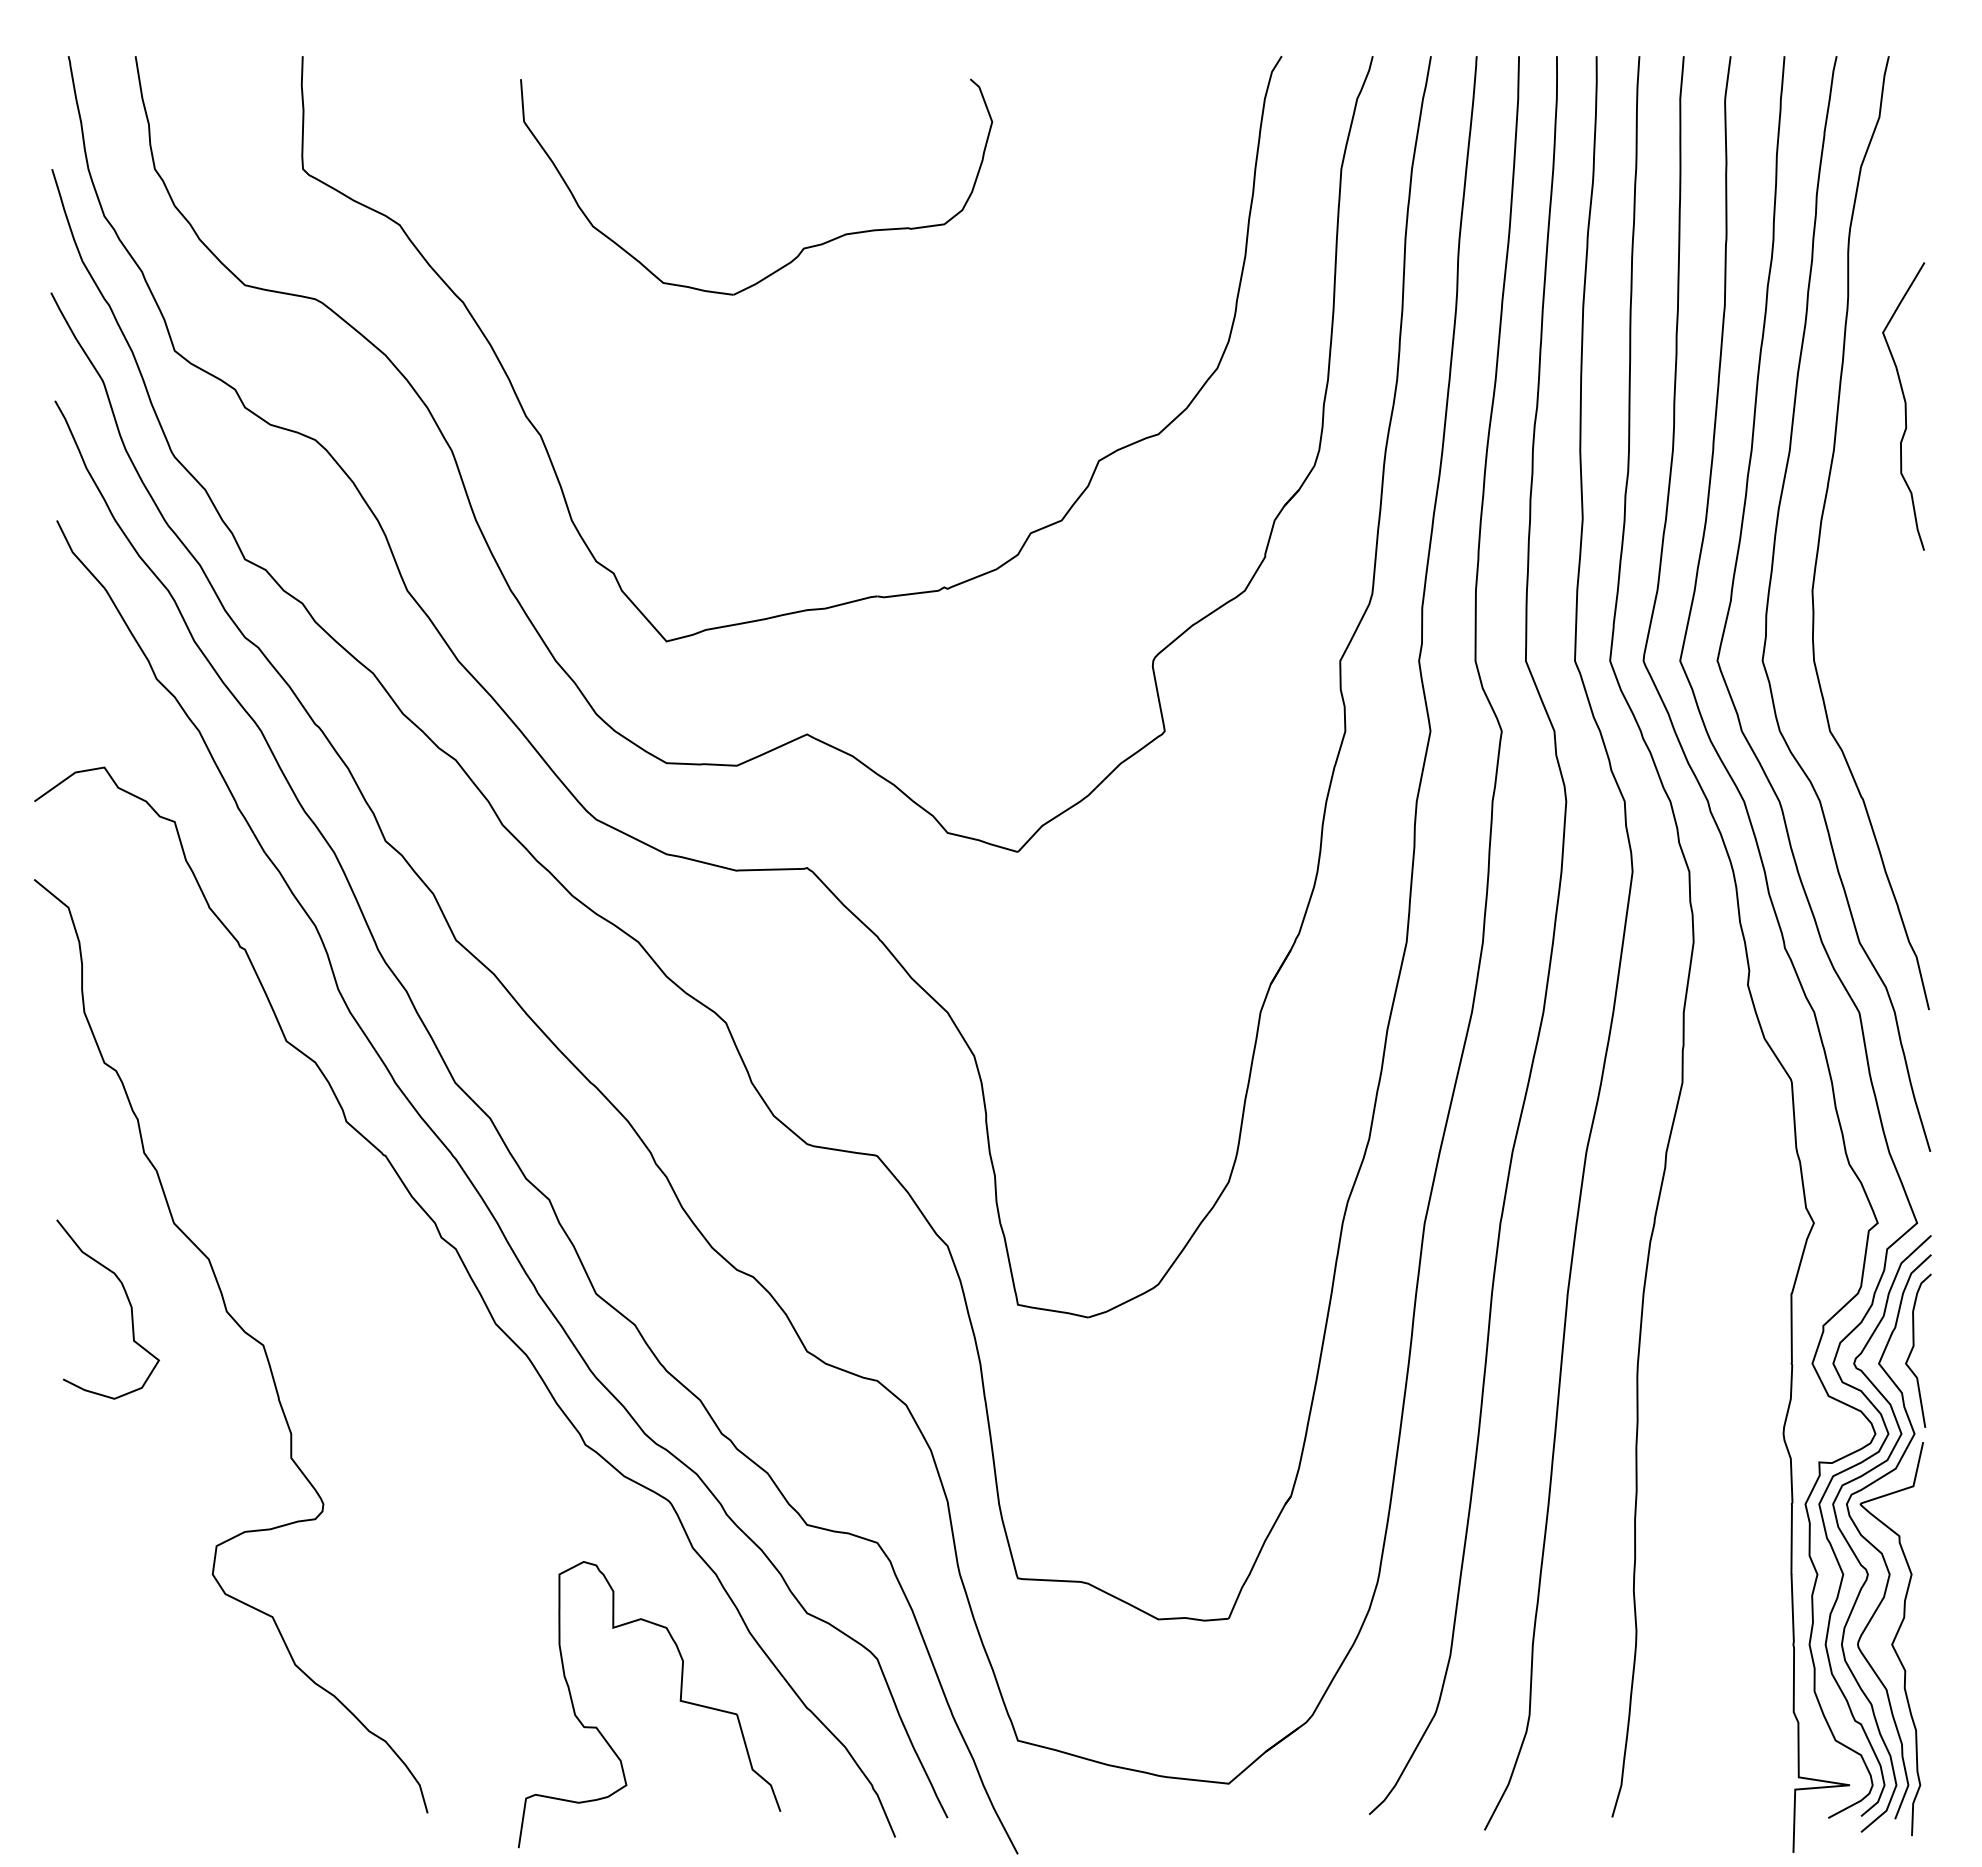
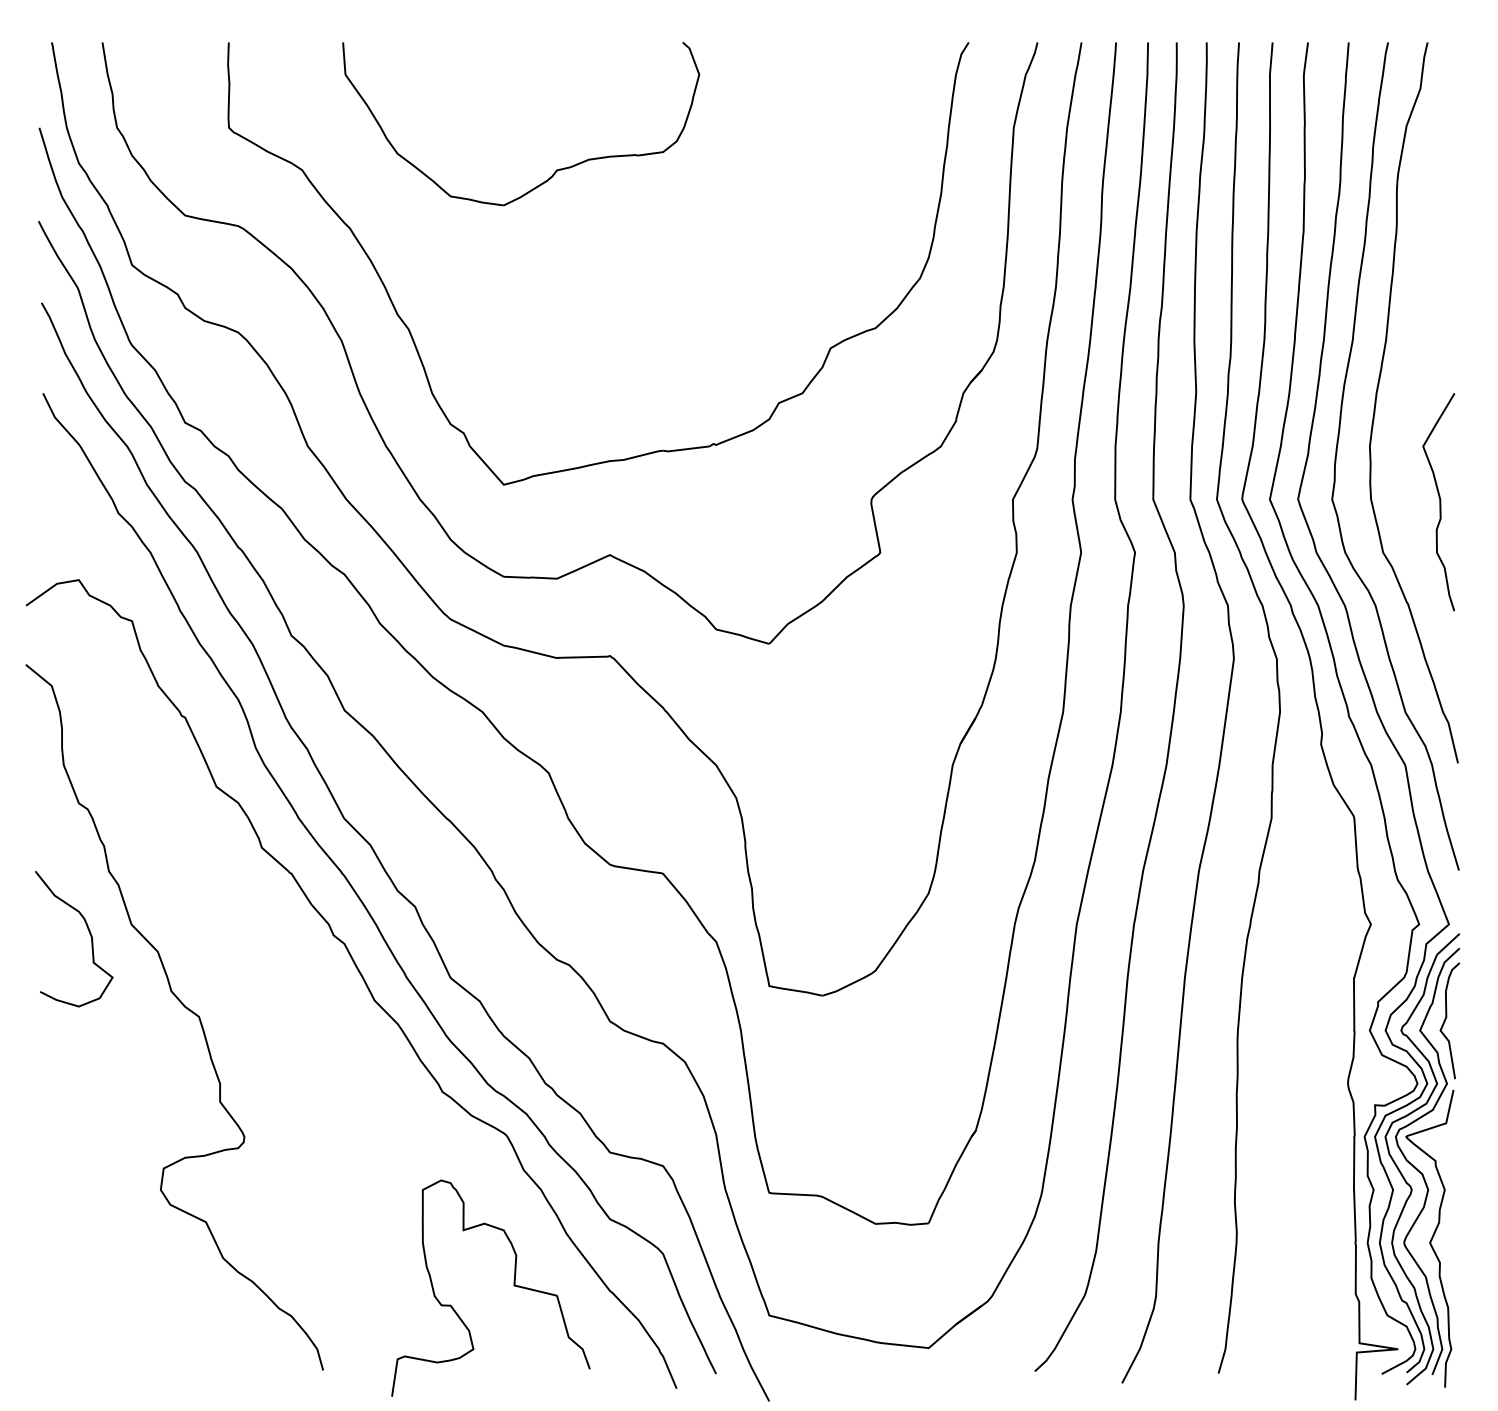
part: (803, 247) -> (556, 169), moved
curve: (1904, 406) -> (1439, 502), moved
curve: (128, 1302) -> (89, 933), moved

